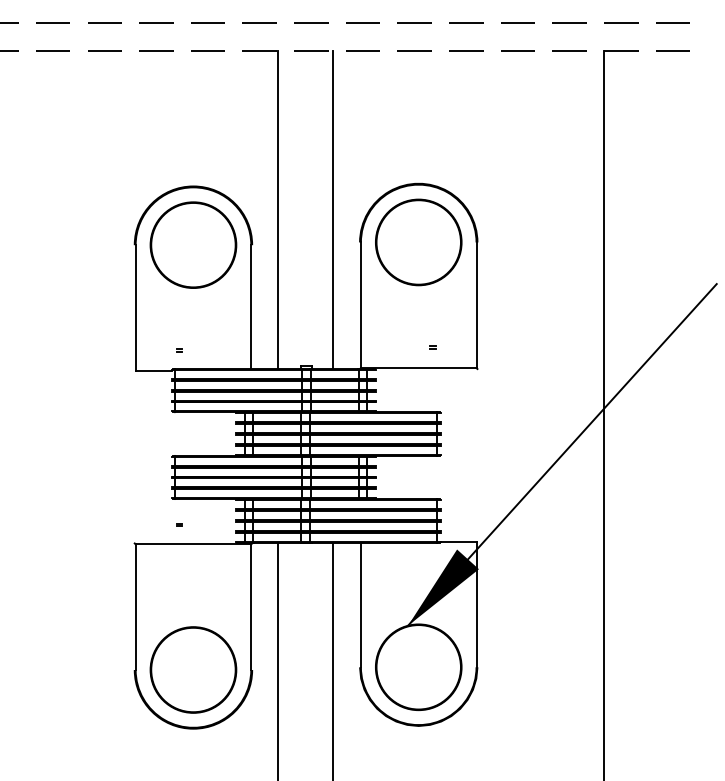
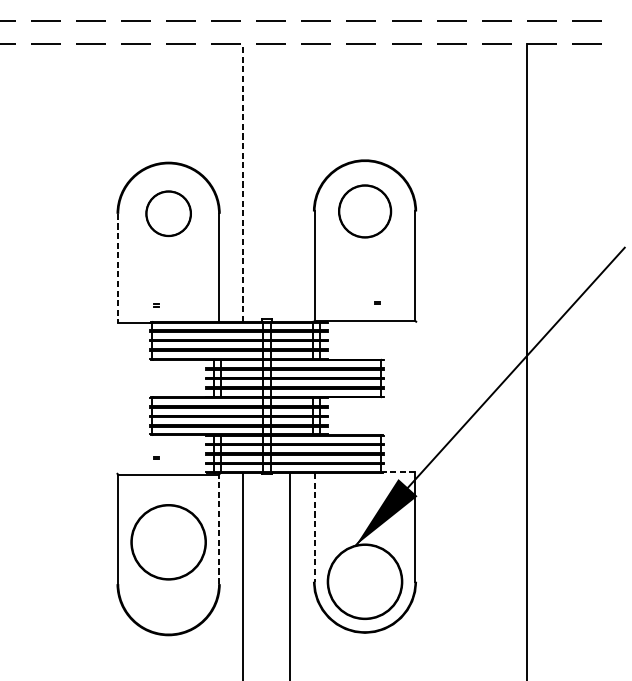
line: (278, 209) -> (242, 182), solid -> dashed
line: (332, 209) -> (289, 182), removed
part: (418, 242) -> (364, 211), size x0.7
part: (193, 244) -> (168, 213), size x0.6
line: (135, 308) -> (118, 269), solid -> dashed
line: (458, 541) -> (399, 472), solid -> dashed
line: (360, 605) -> (314, 527), solid -> dashed
line: (251, 607) -> (219, 529), solid -> dashed
part: (193, 669) -> (168, 541), moved

